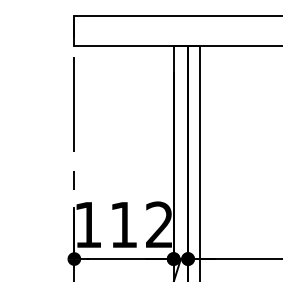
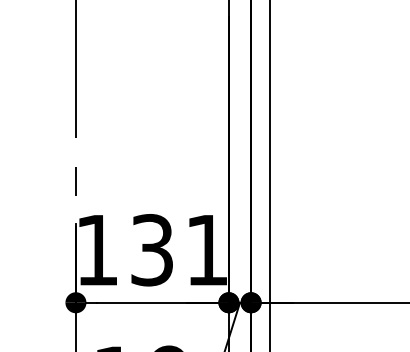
text: (141, 224) -> (179, 249), 112 -> 131

